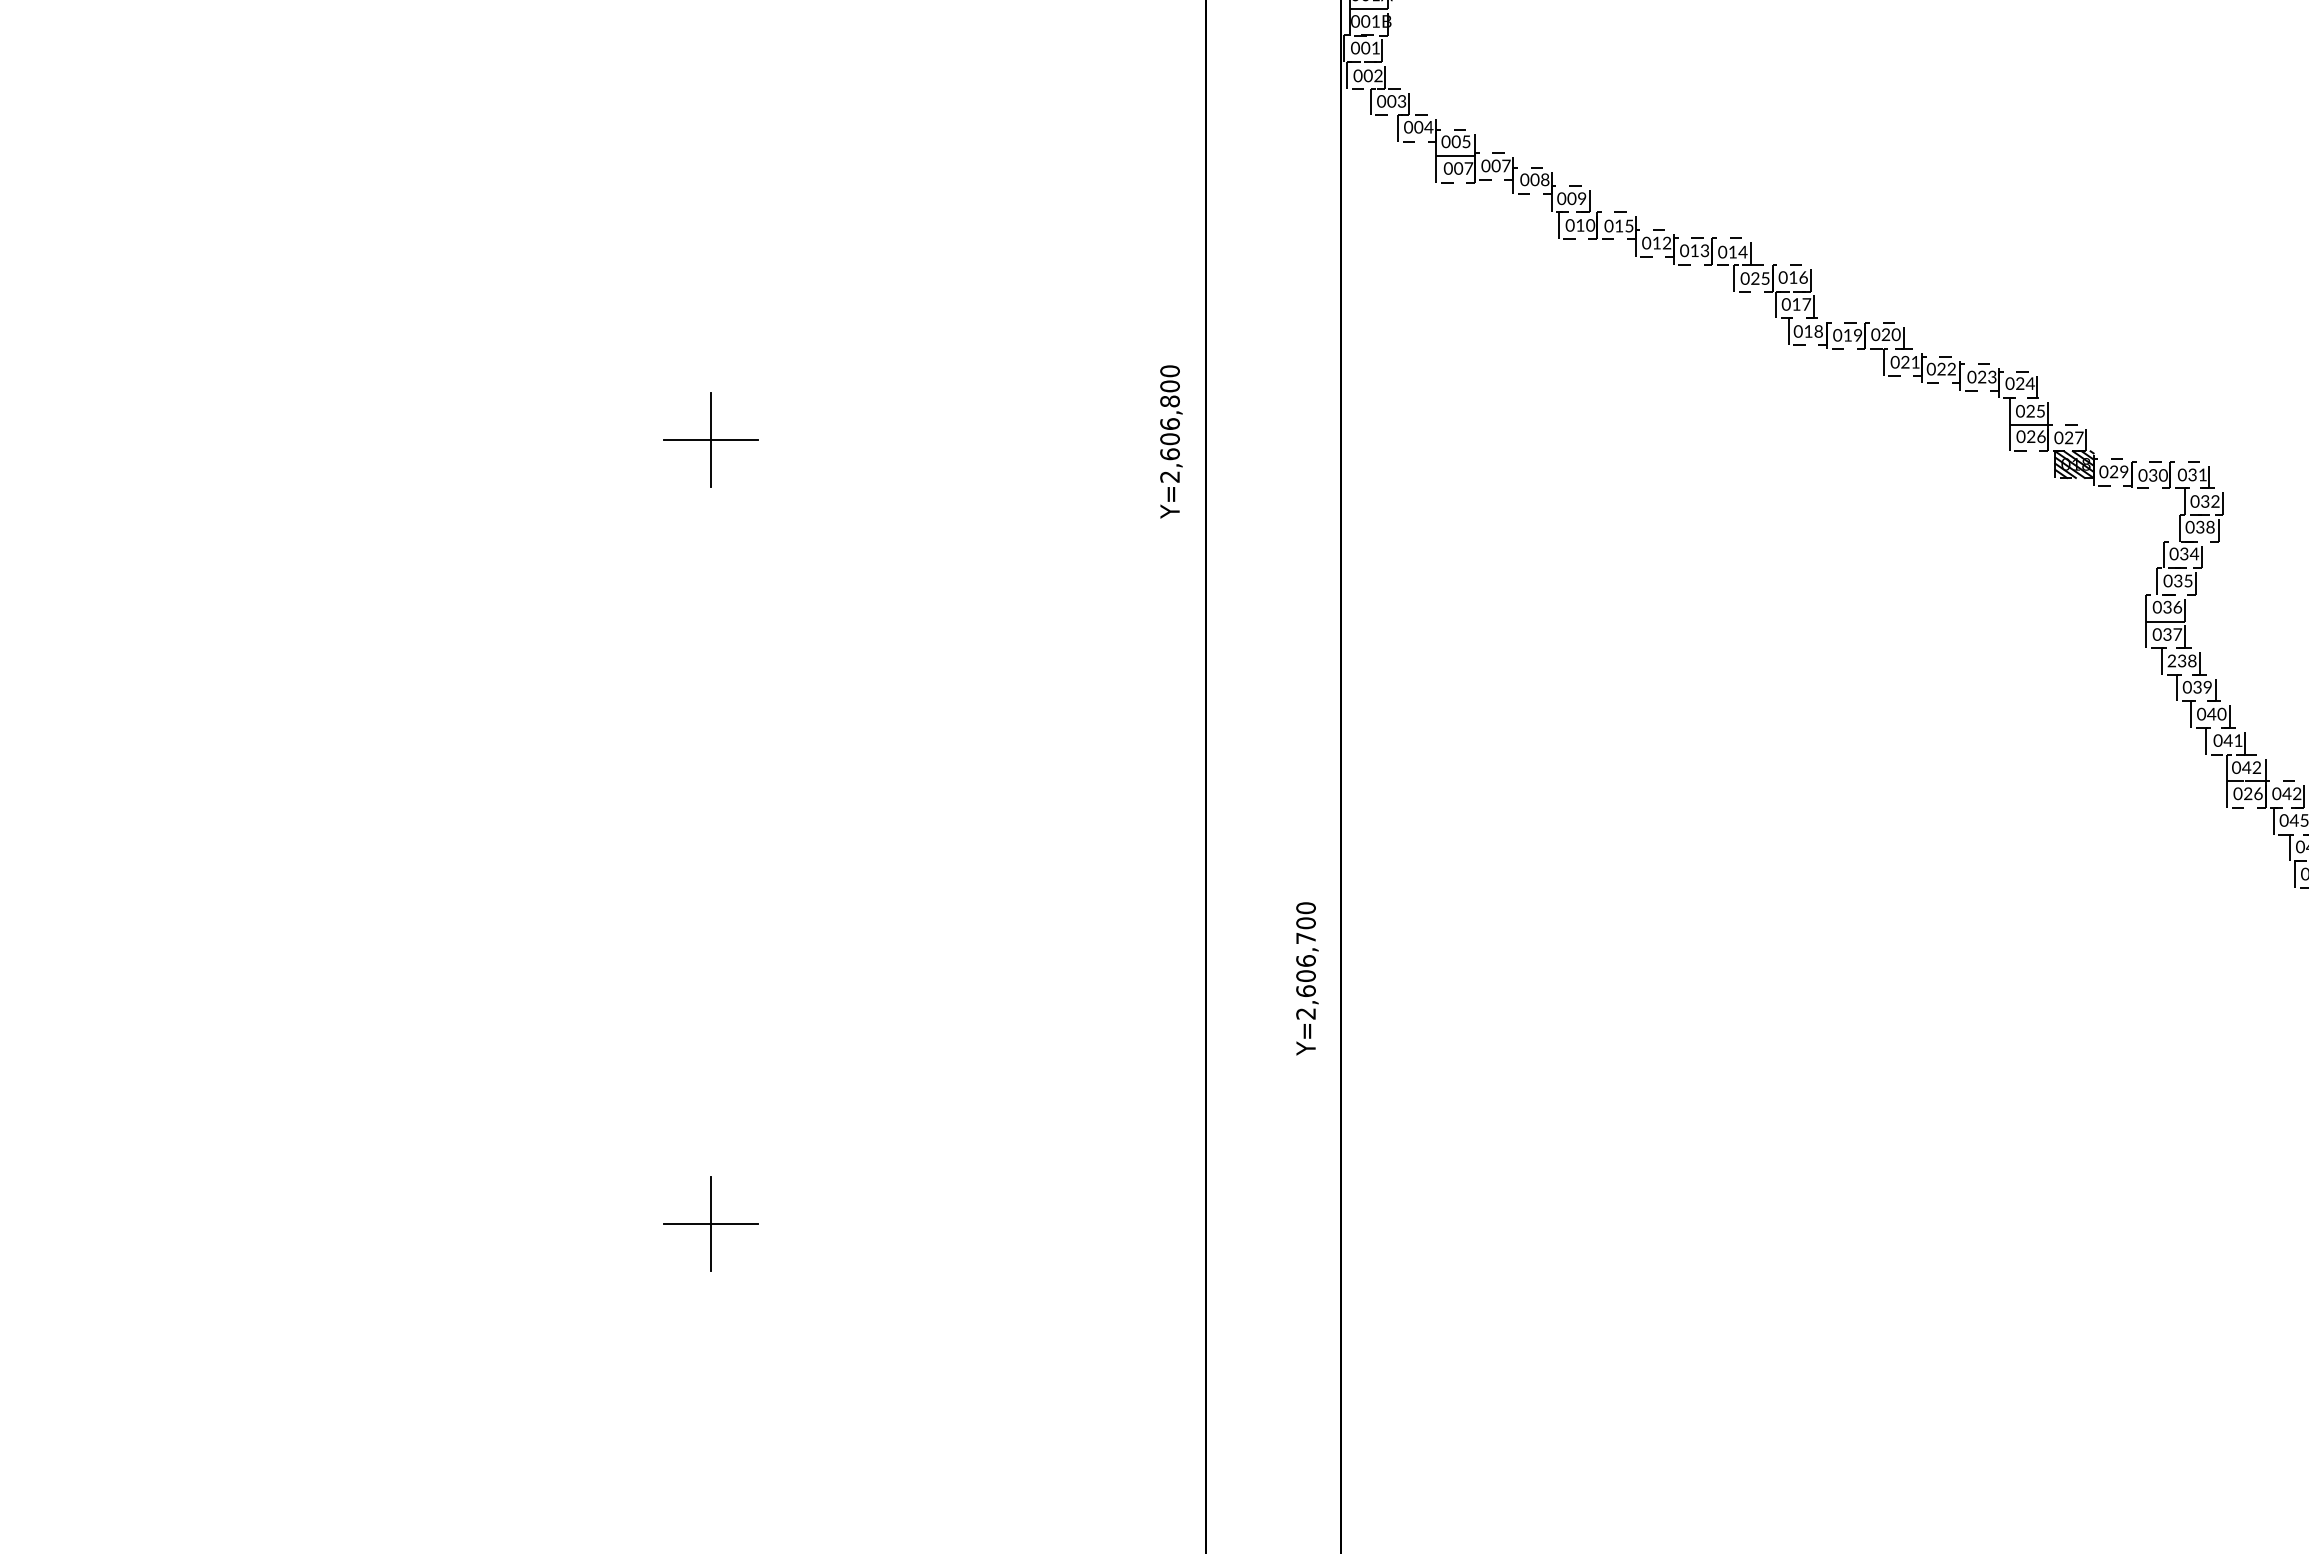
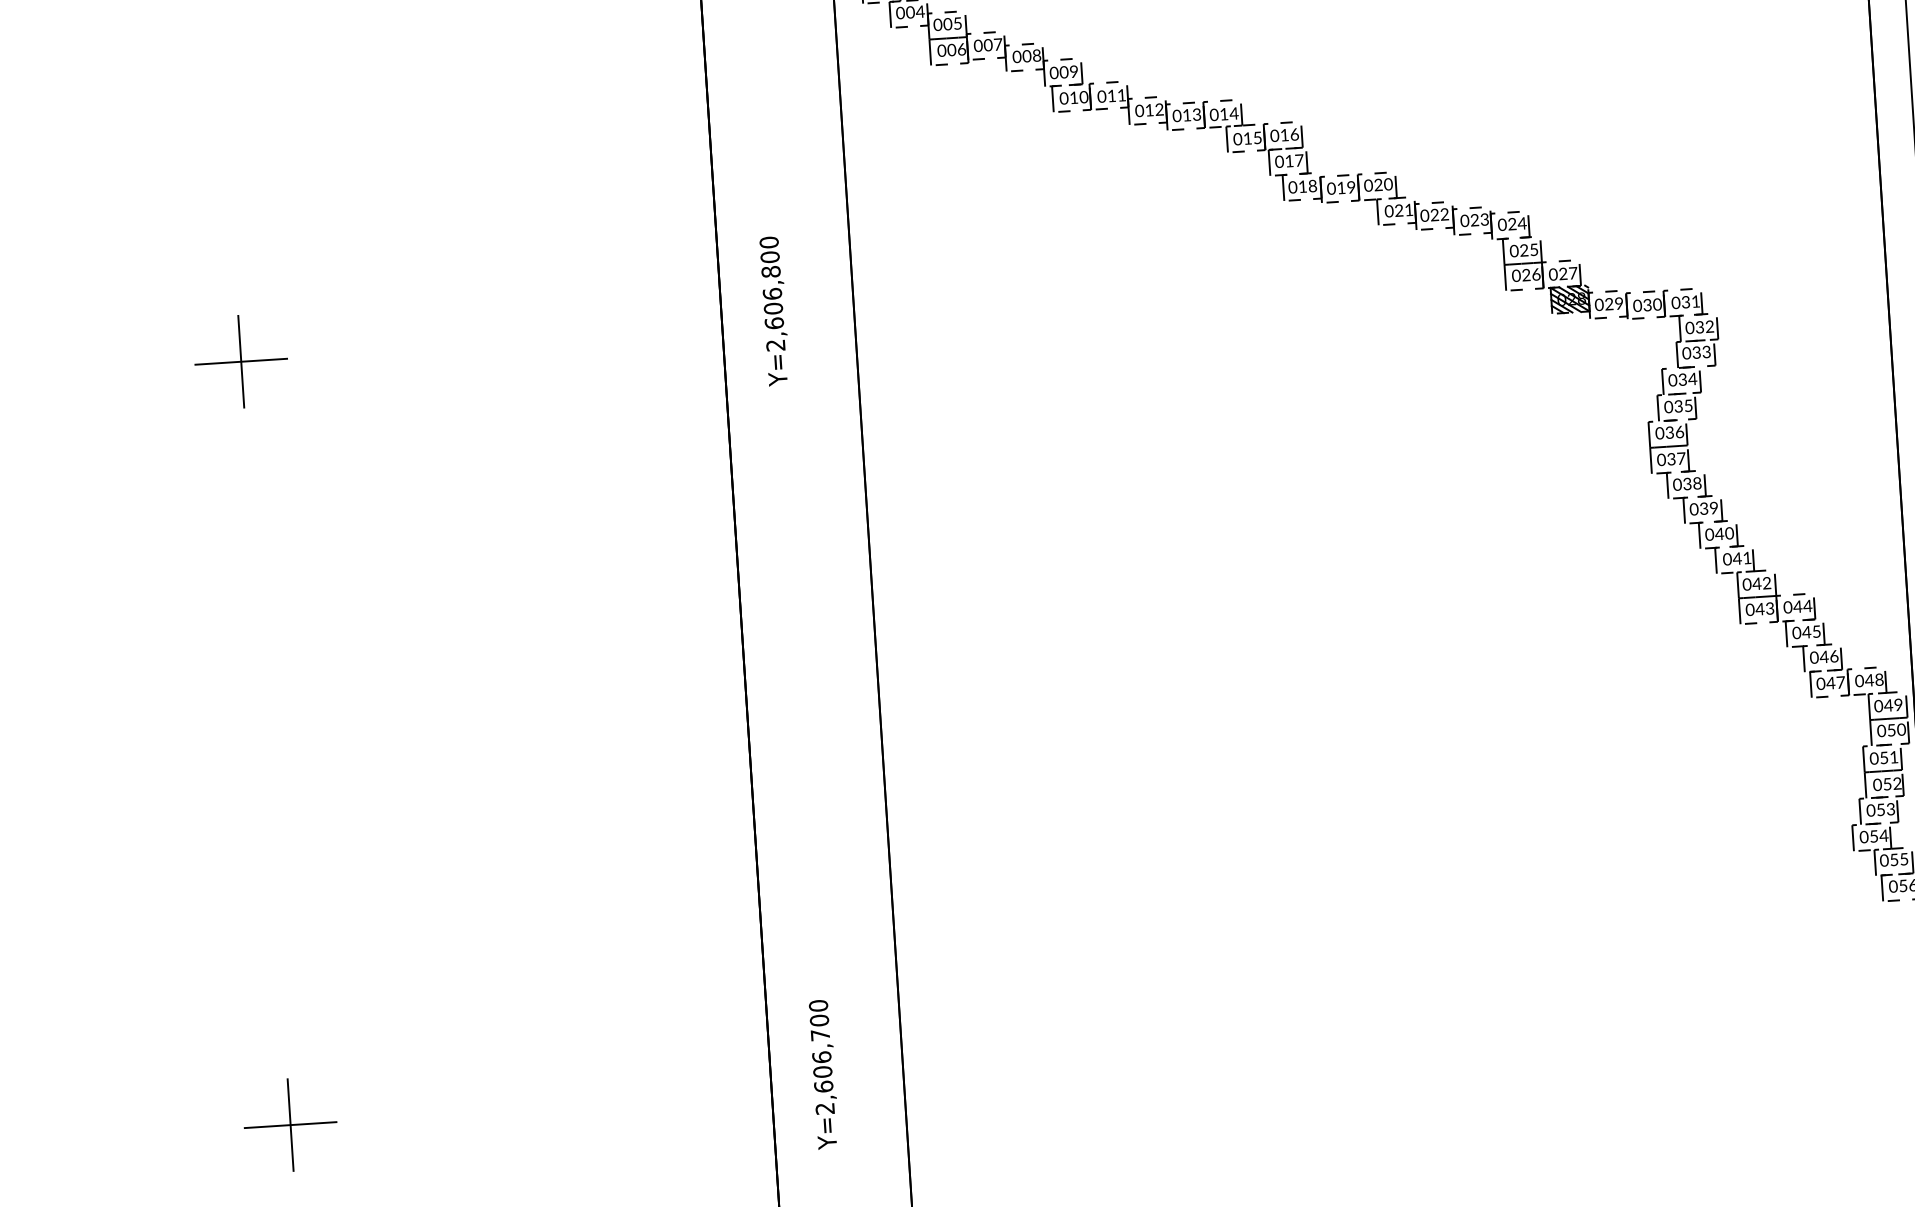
text: (1468, 168) -> (961, 49), 007 -> 006
text: (1629, 225) -> (1121, 94), 015 -> 011
text: (1755, 278) -> (1247, 138), 025 -> 015
text: (1171, 441) -> (775, 310), moved
text: (2076, 464) -> (1572, 299), 018 -> 028
text: (2210, 527) -> (1706, 352), 038 -> 033
text: (2171, 661) -> (1677, 485), 238 -> 038
text: (2252, 793) -> (1764, 608), 026 -> 043
text: (2296, 793) -> (1807, 605), 042 -> 044
text: (1307, 978) -> (824, 1074), moved

